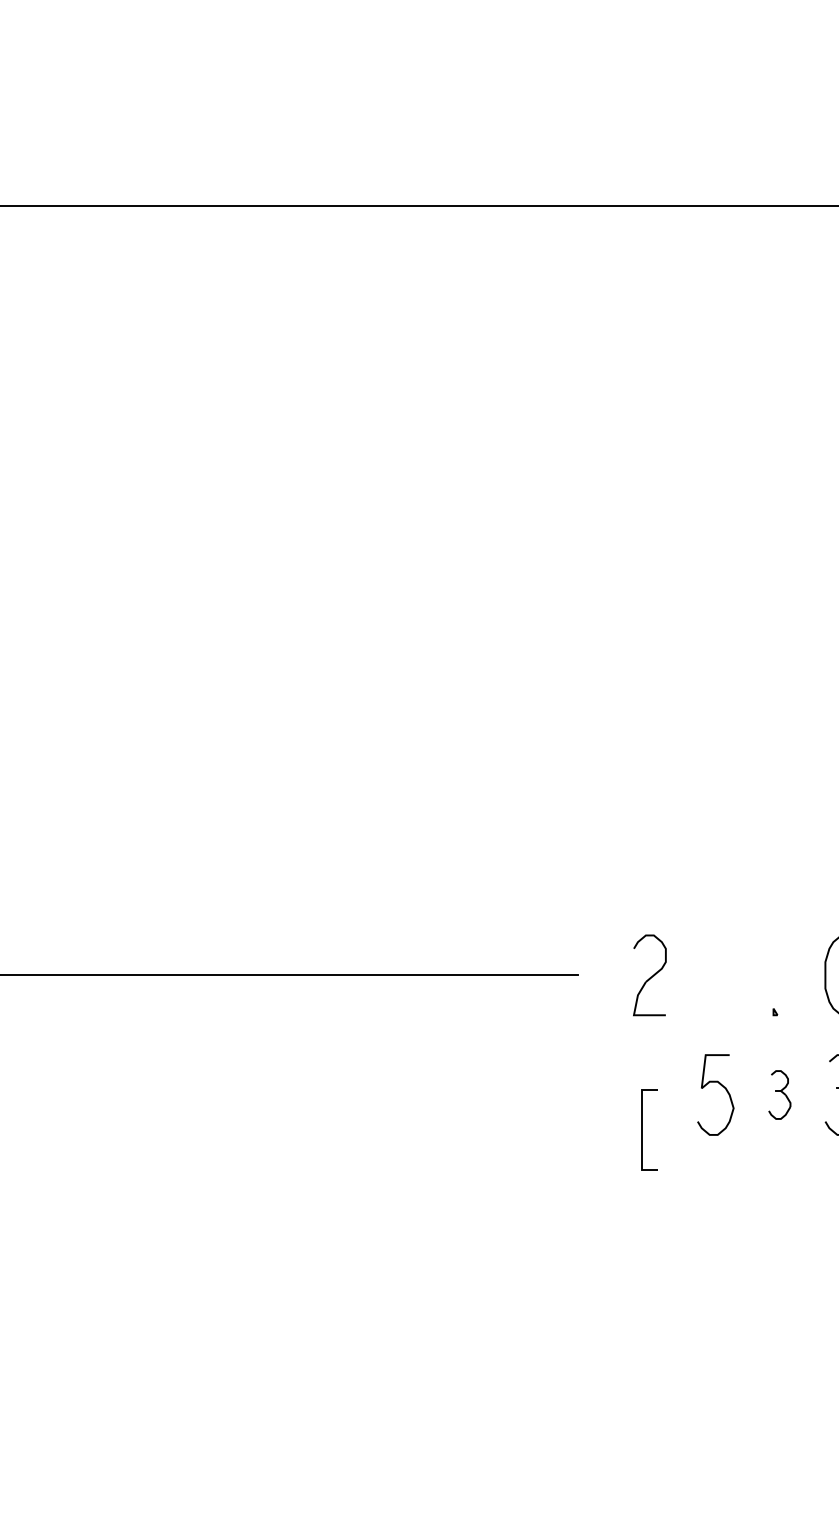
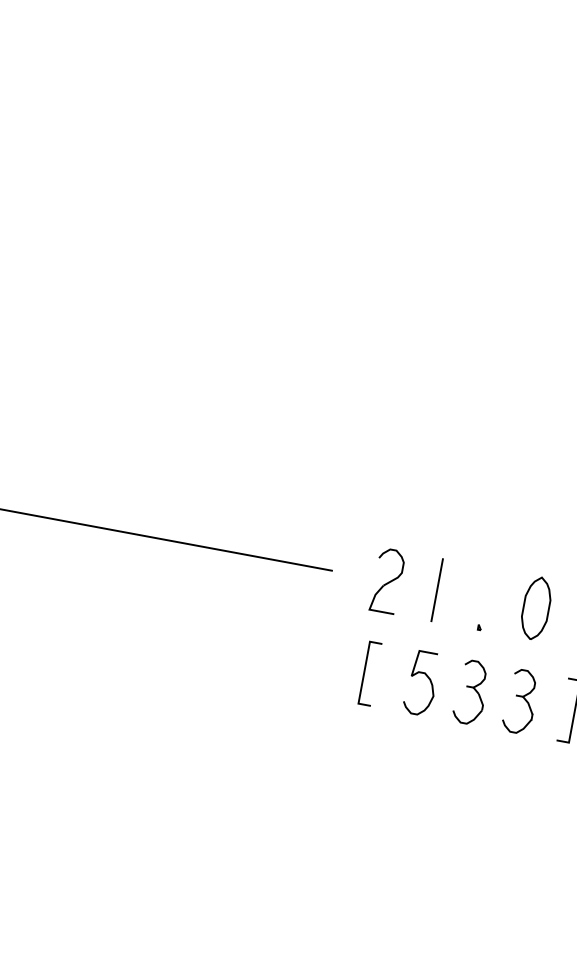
line: (713, 975) -> (436, 590), added
part: (779, 1094) -> (471, 692), size x1.67
line: (642, 1129) -> (364, 672), moved

